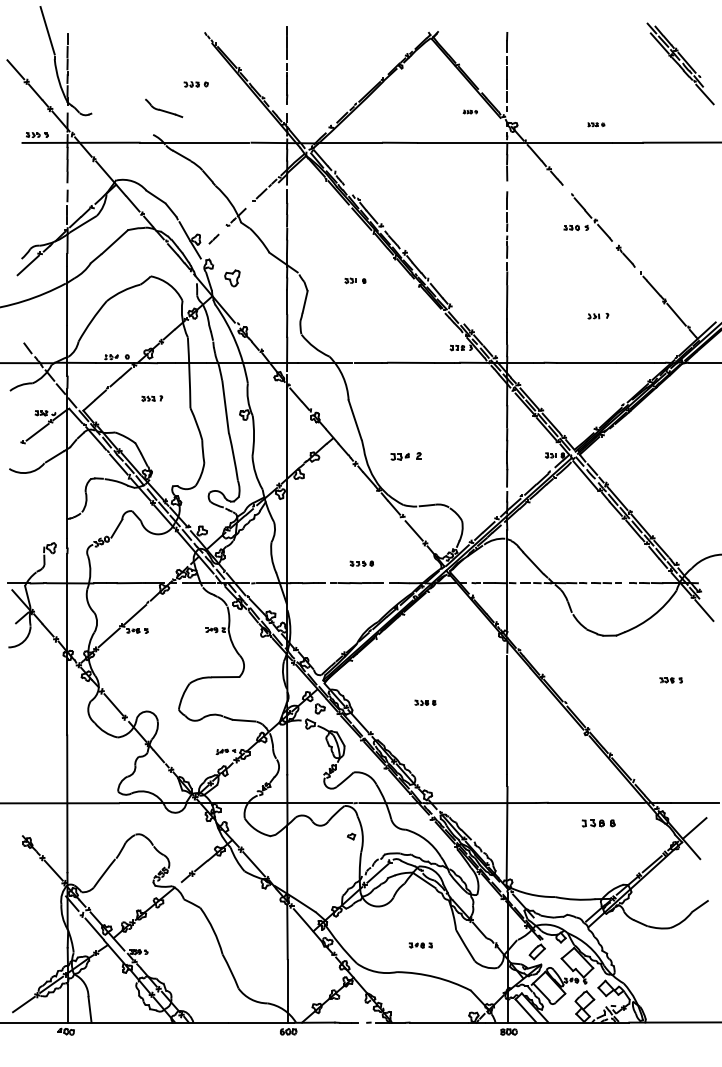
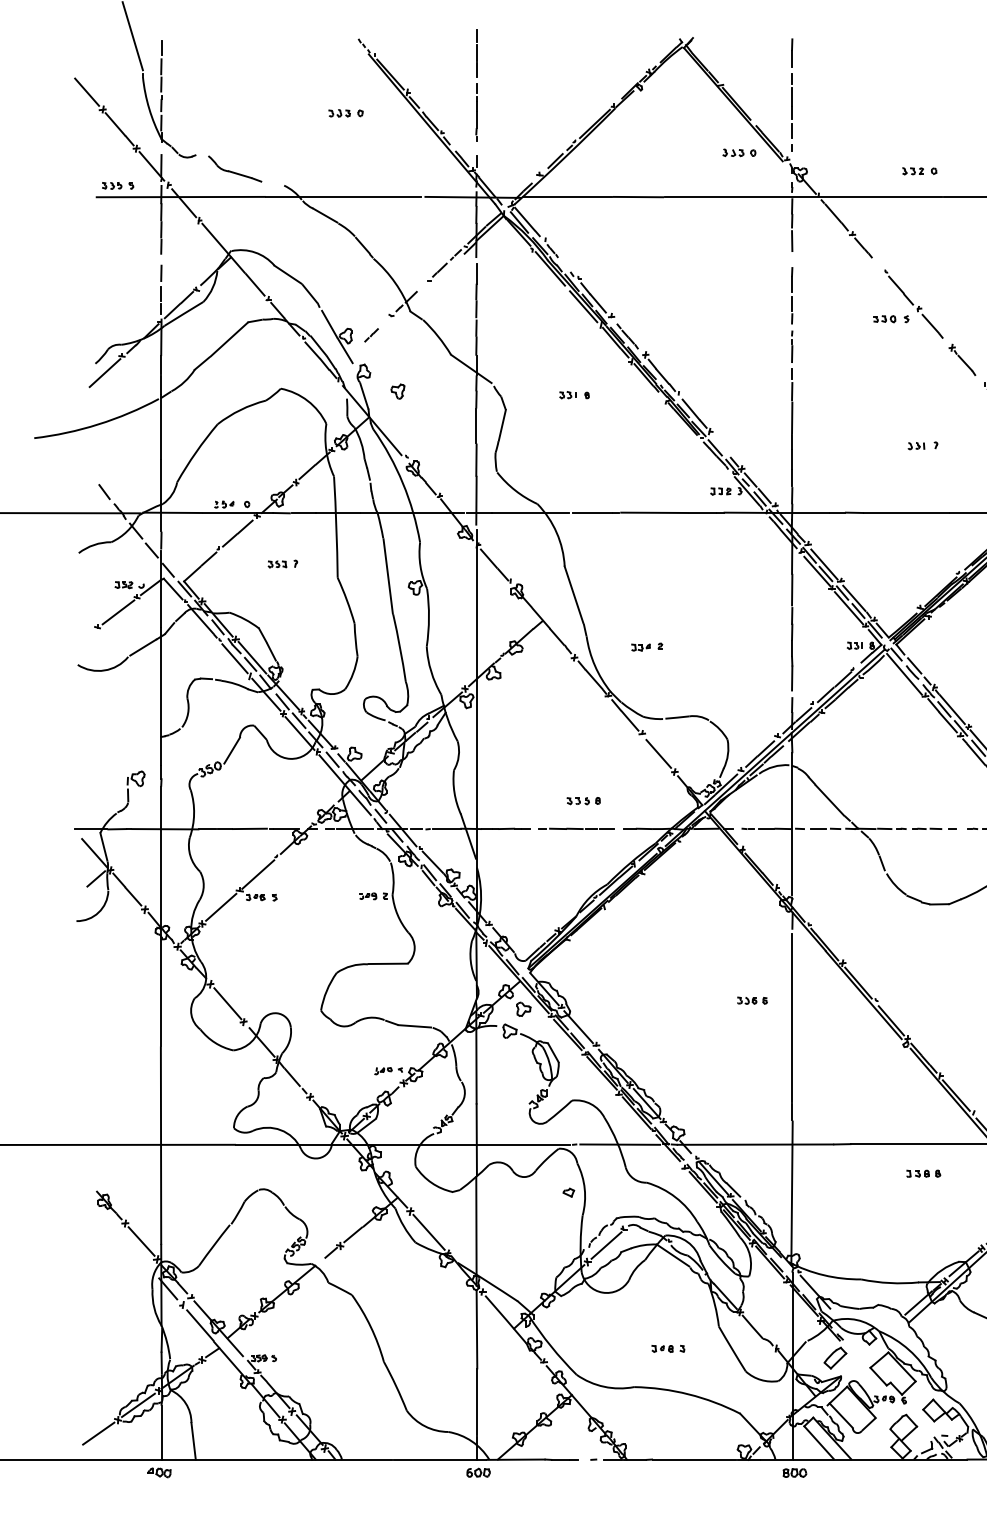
part: (164, 108) -> (235, 169), moved
part: (470, 111) -> (739, 152), size x1.67
part: (596, 124) -> (920, 170), size x1.43
part: (232, 278) -> (398, 391), size x0.62
part: (405, 456) -> (646, 647), size x0.71
part: (425, 702) -> (752, 1000), moved
part: (598, 823) -> (923, 1173), size x0.71

